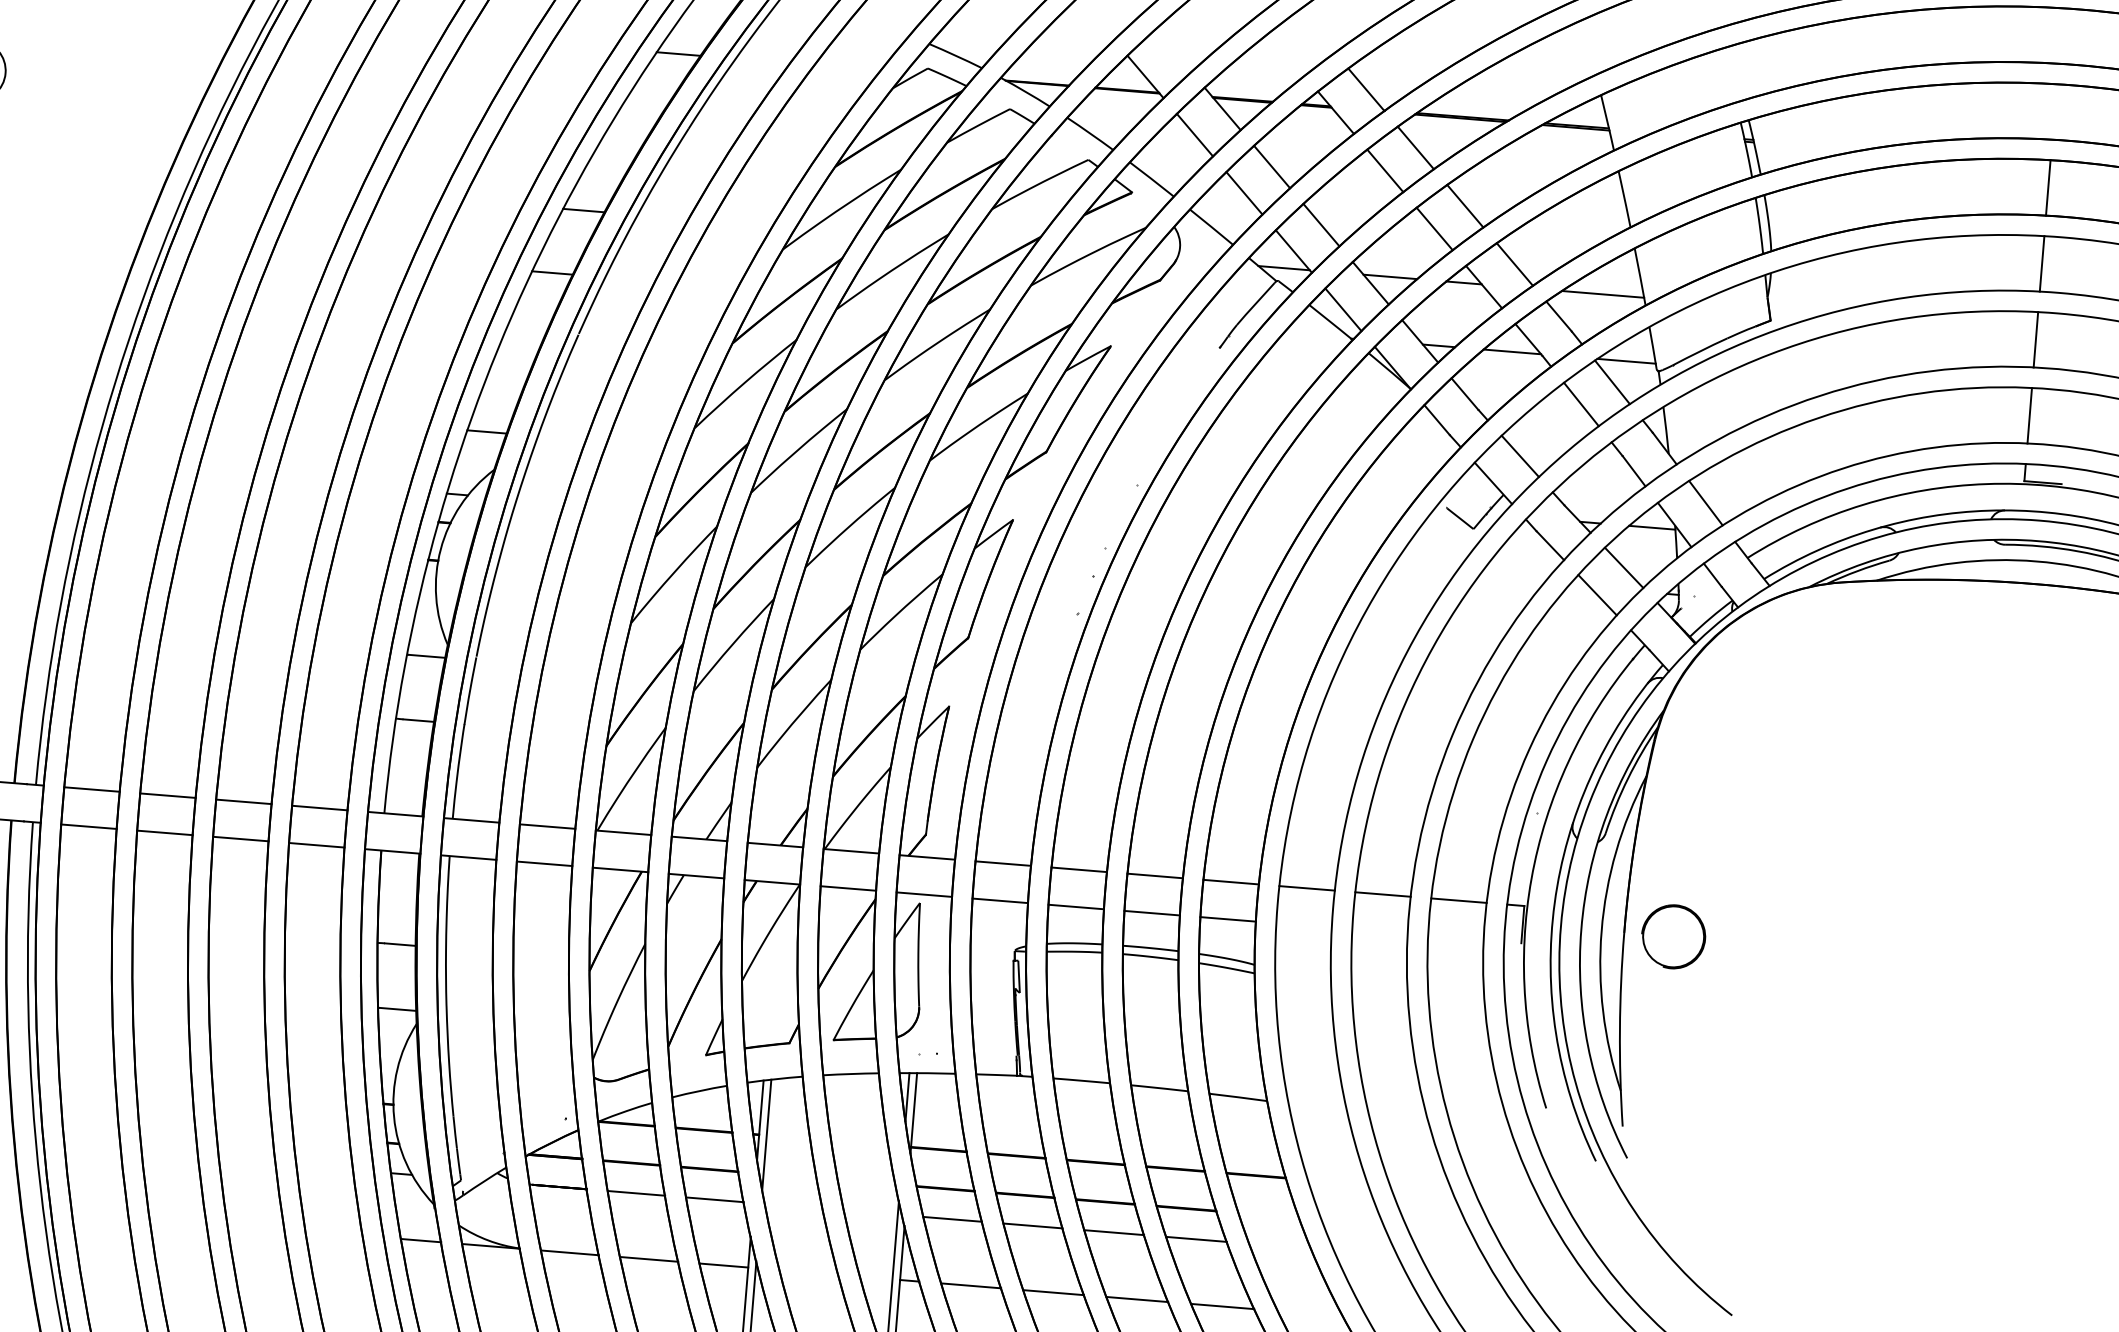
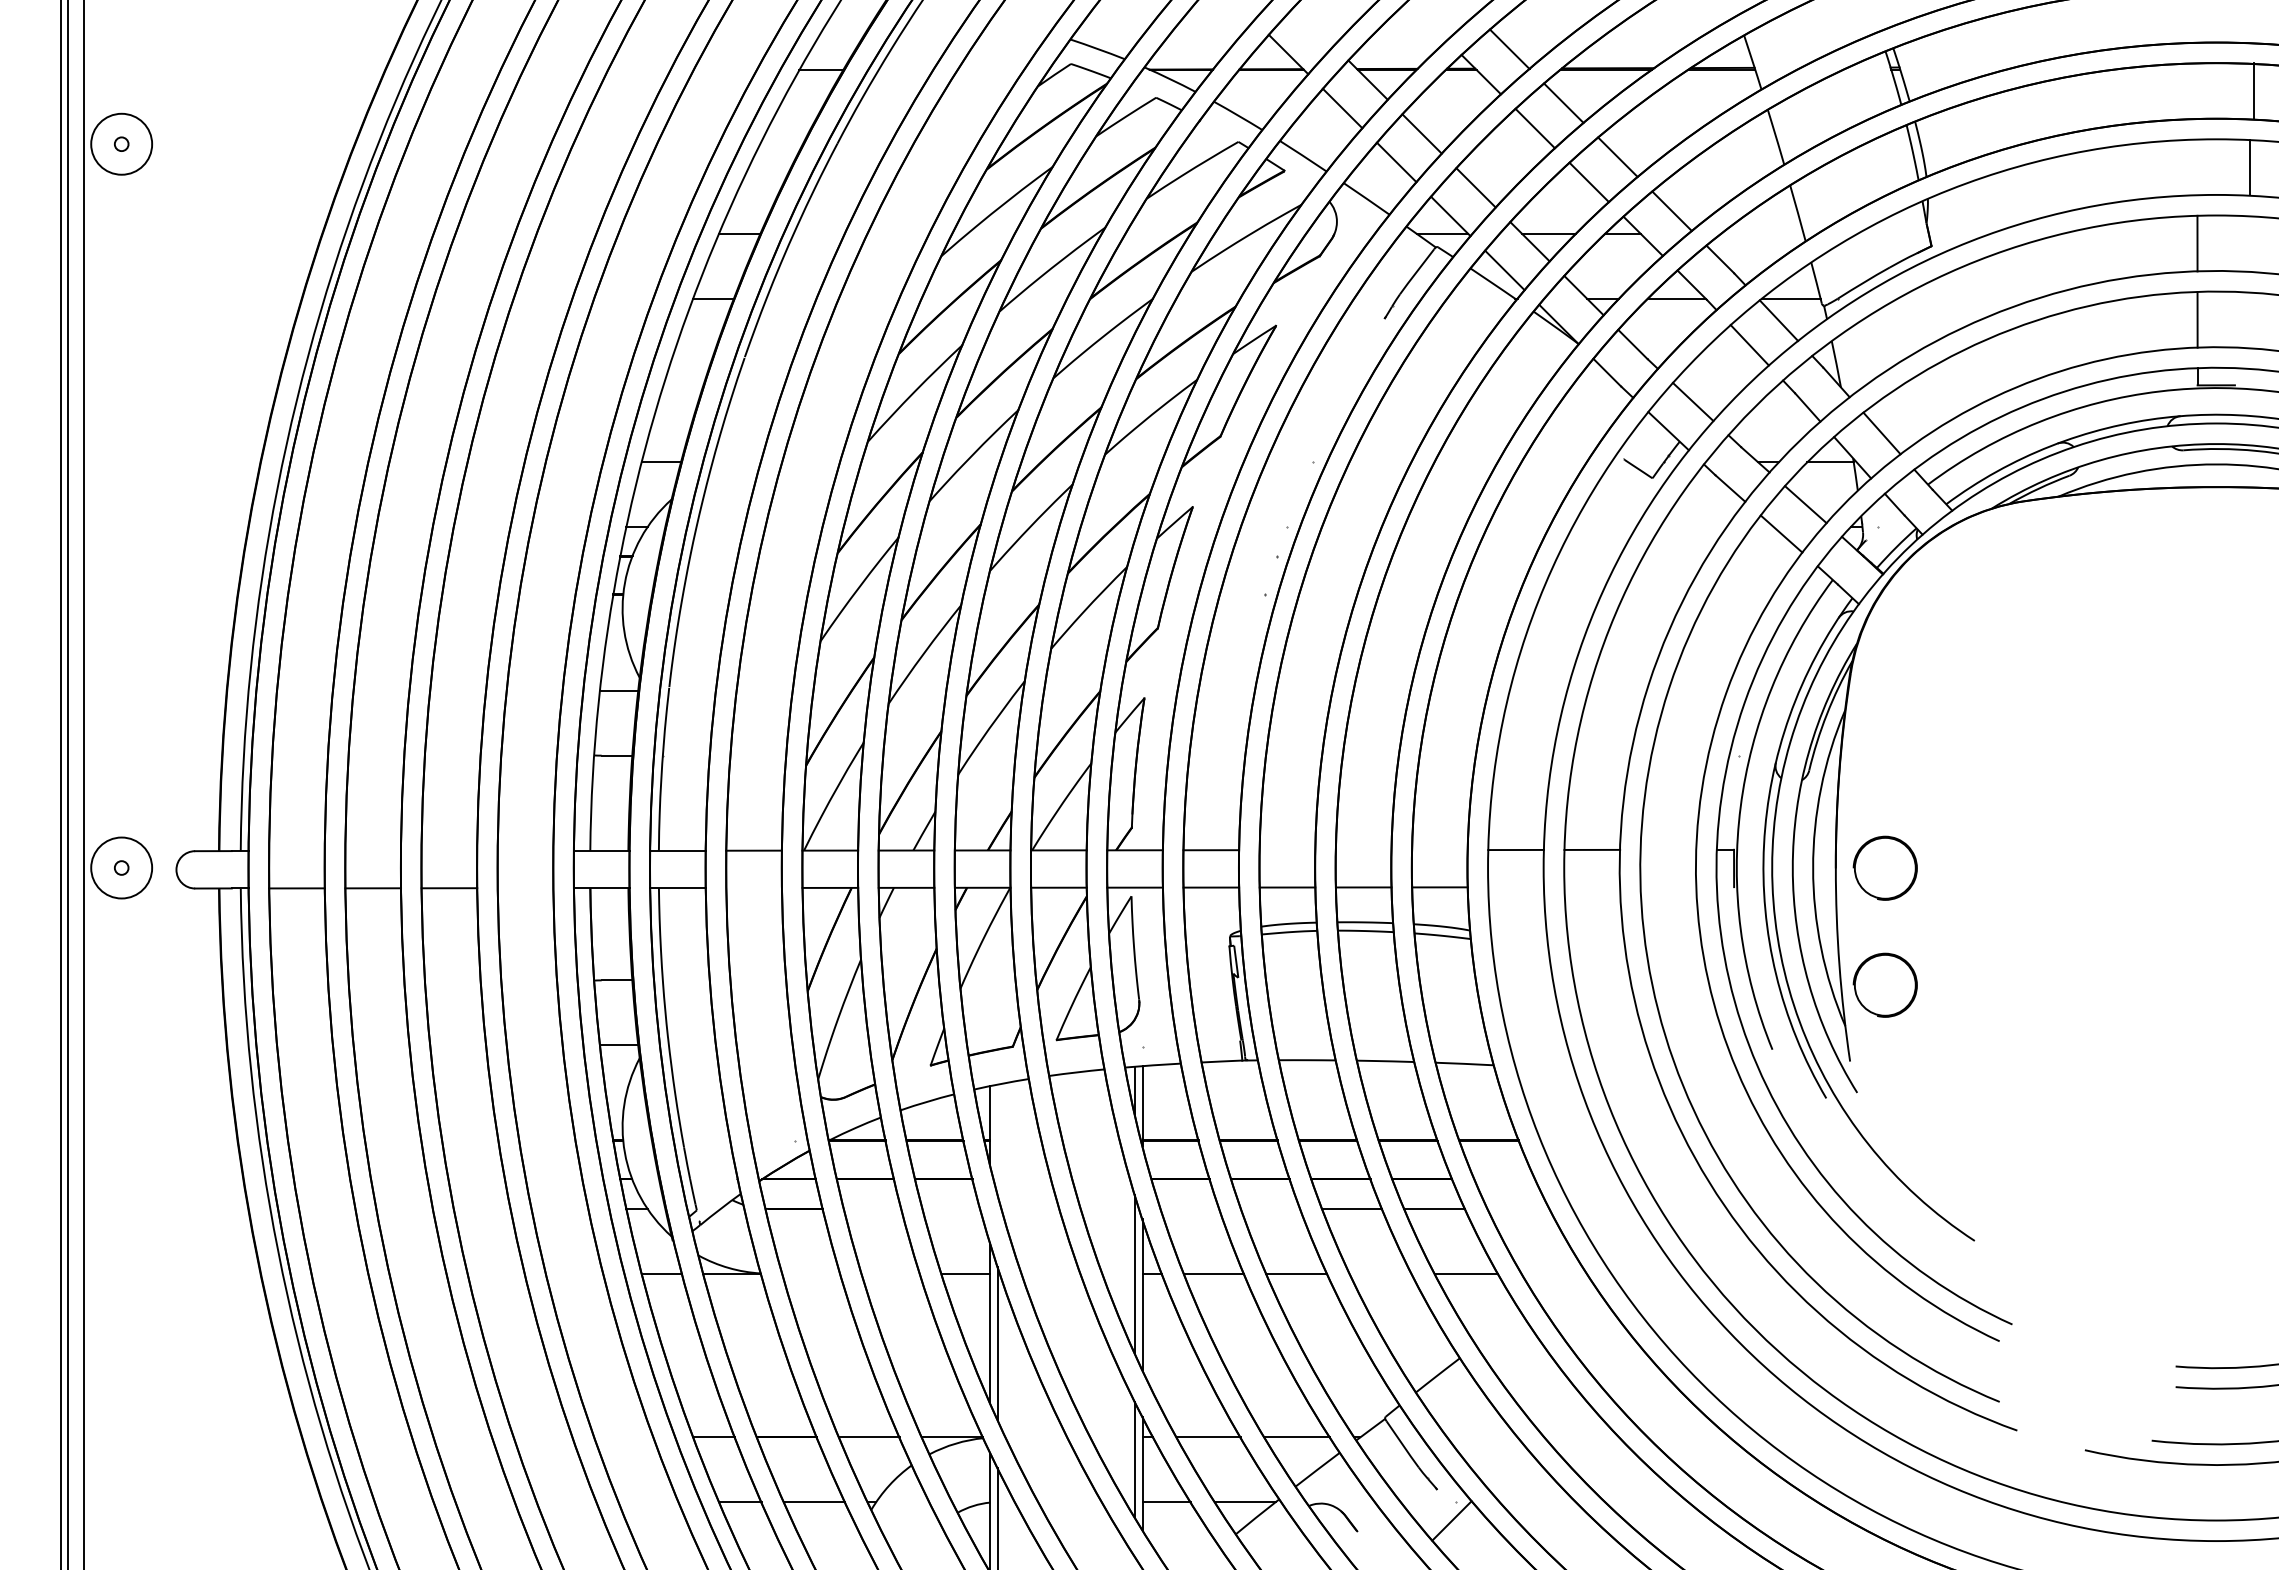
line: (2048, 187) -> (2254, 90), moved
line: (2042, 263) -> (2250, 167), moved
line: (1603, 294) -> (1762, 233), removed
line: (91, 789) -> (296, 851), removed
line: (167, 795) -> (372, 850), removed
line: (244, 801) -> (449, 850), removed
line: (319, 807) -> (525, 850), removed
line: (316, 845) -> (525, 888), removed
line: (544, 863) -> (753, 887), removed
line: (1079, 870) -> (1287, 850), removed
line: (1154, 876) -> (1363, 850), removed
line: (1230, 882) -> (1439, 850), removed
line: (1459, 900) -> (1668, 849), removed
part: (1663, 1052) -> (1884, 984), added
line: (766, 1134) -> (997, 1139), removed
line: (636, 1192) -> (872, 1208), removed
line: (715, 1199) -> (951, 1208), removed
line: (952, 1218) -> (1189, 1208), removed
line: (1032, 1225) -> (1270, 1208), removed
line: (570, 1252) -> (811, 1273), removed
line: (648, 1259) -> (890, 1273), removed
line: (1137, 1299) -> (1380, 1273), removed

